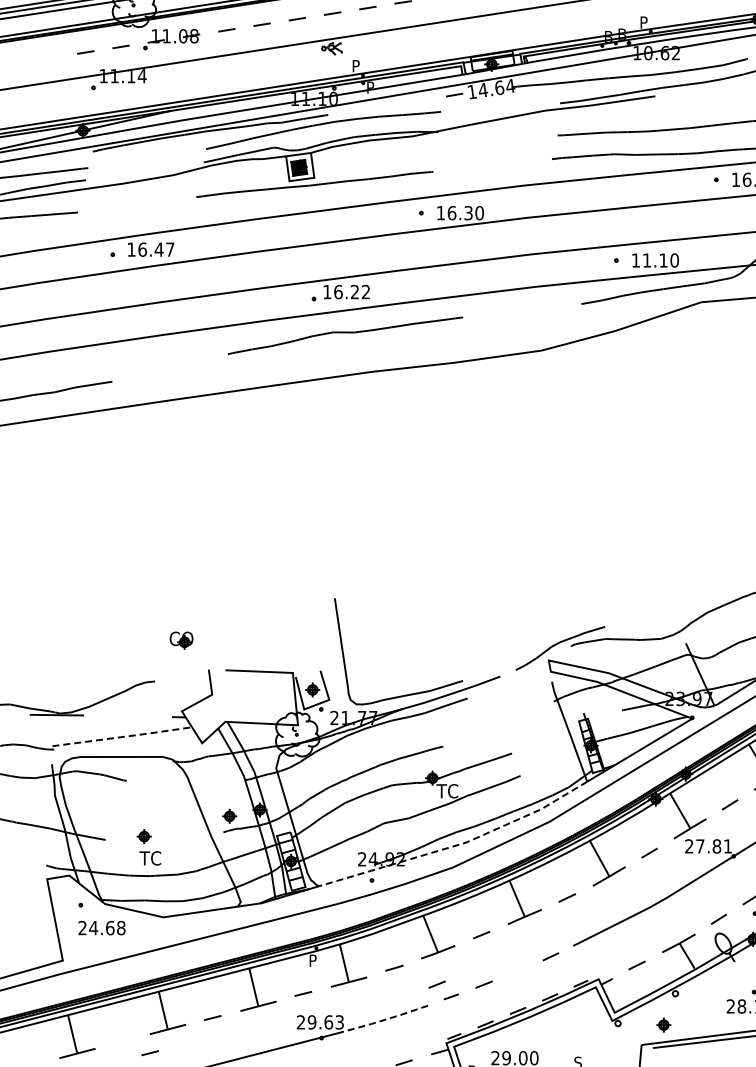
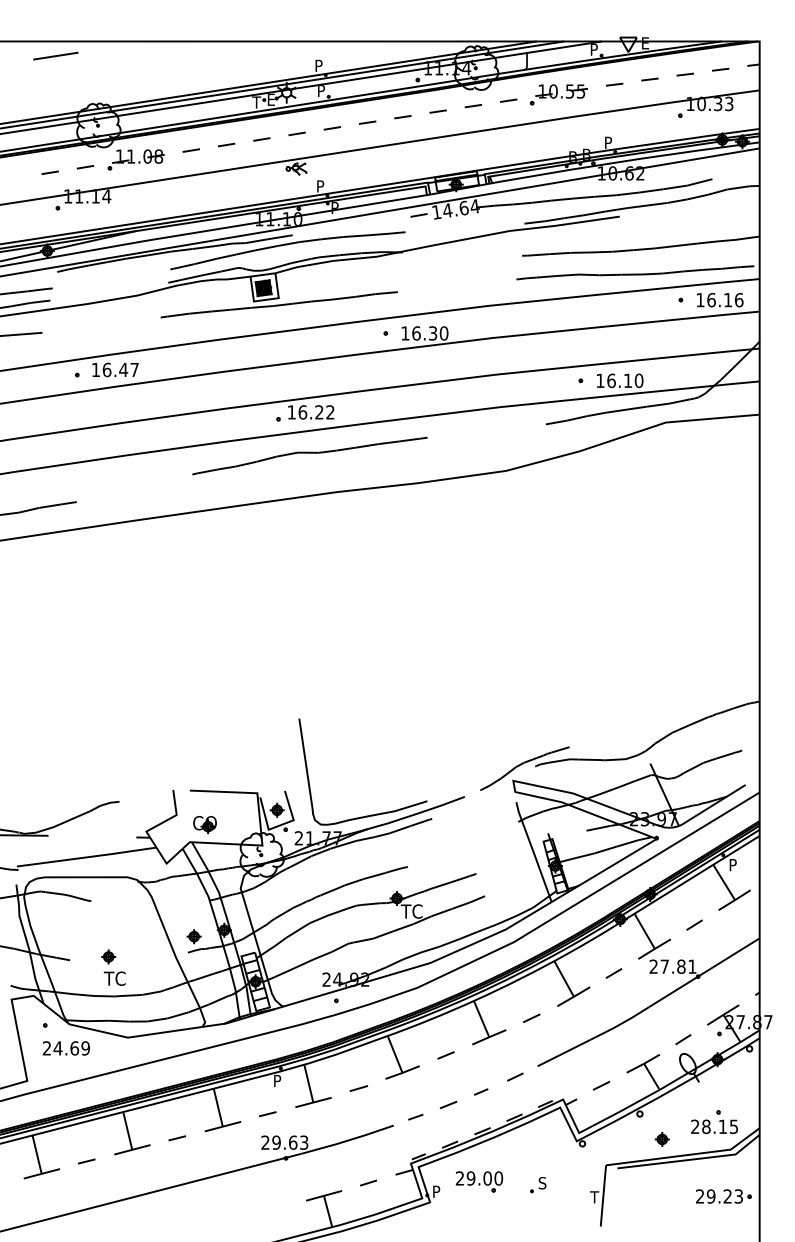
text: (647, 260) -> (611, 380), 11.10 -> 16.10
part: (181, 641) -> (204, 825), moved
line: (123, 737) -> (87, 857), dashed -> solid
line: (459, 845) -> (423, 965), dashed -> solid
text: (121, 928) -> (85, 1048), 24.68 -> 24.69
line: (517, 971) -> (481, 1091), added
line: (437, 984) -> (401, 1104), removed
line: (384, 1020) -> (348, 1140), dashed -> solid
part: (663, 1025) -> (661, 1139), moved
line: (150, 1053) -> (86, 1161), moved

